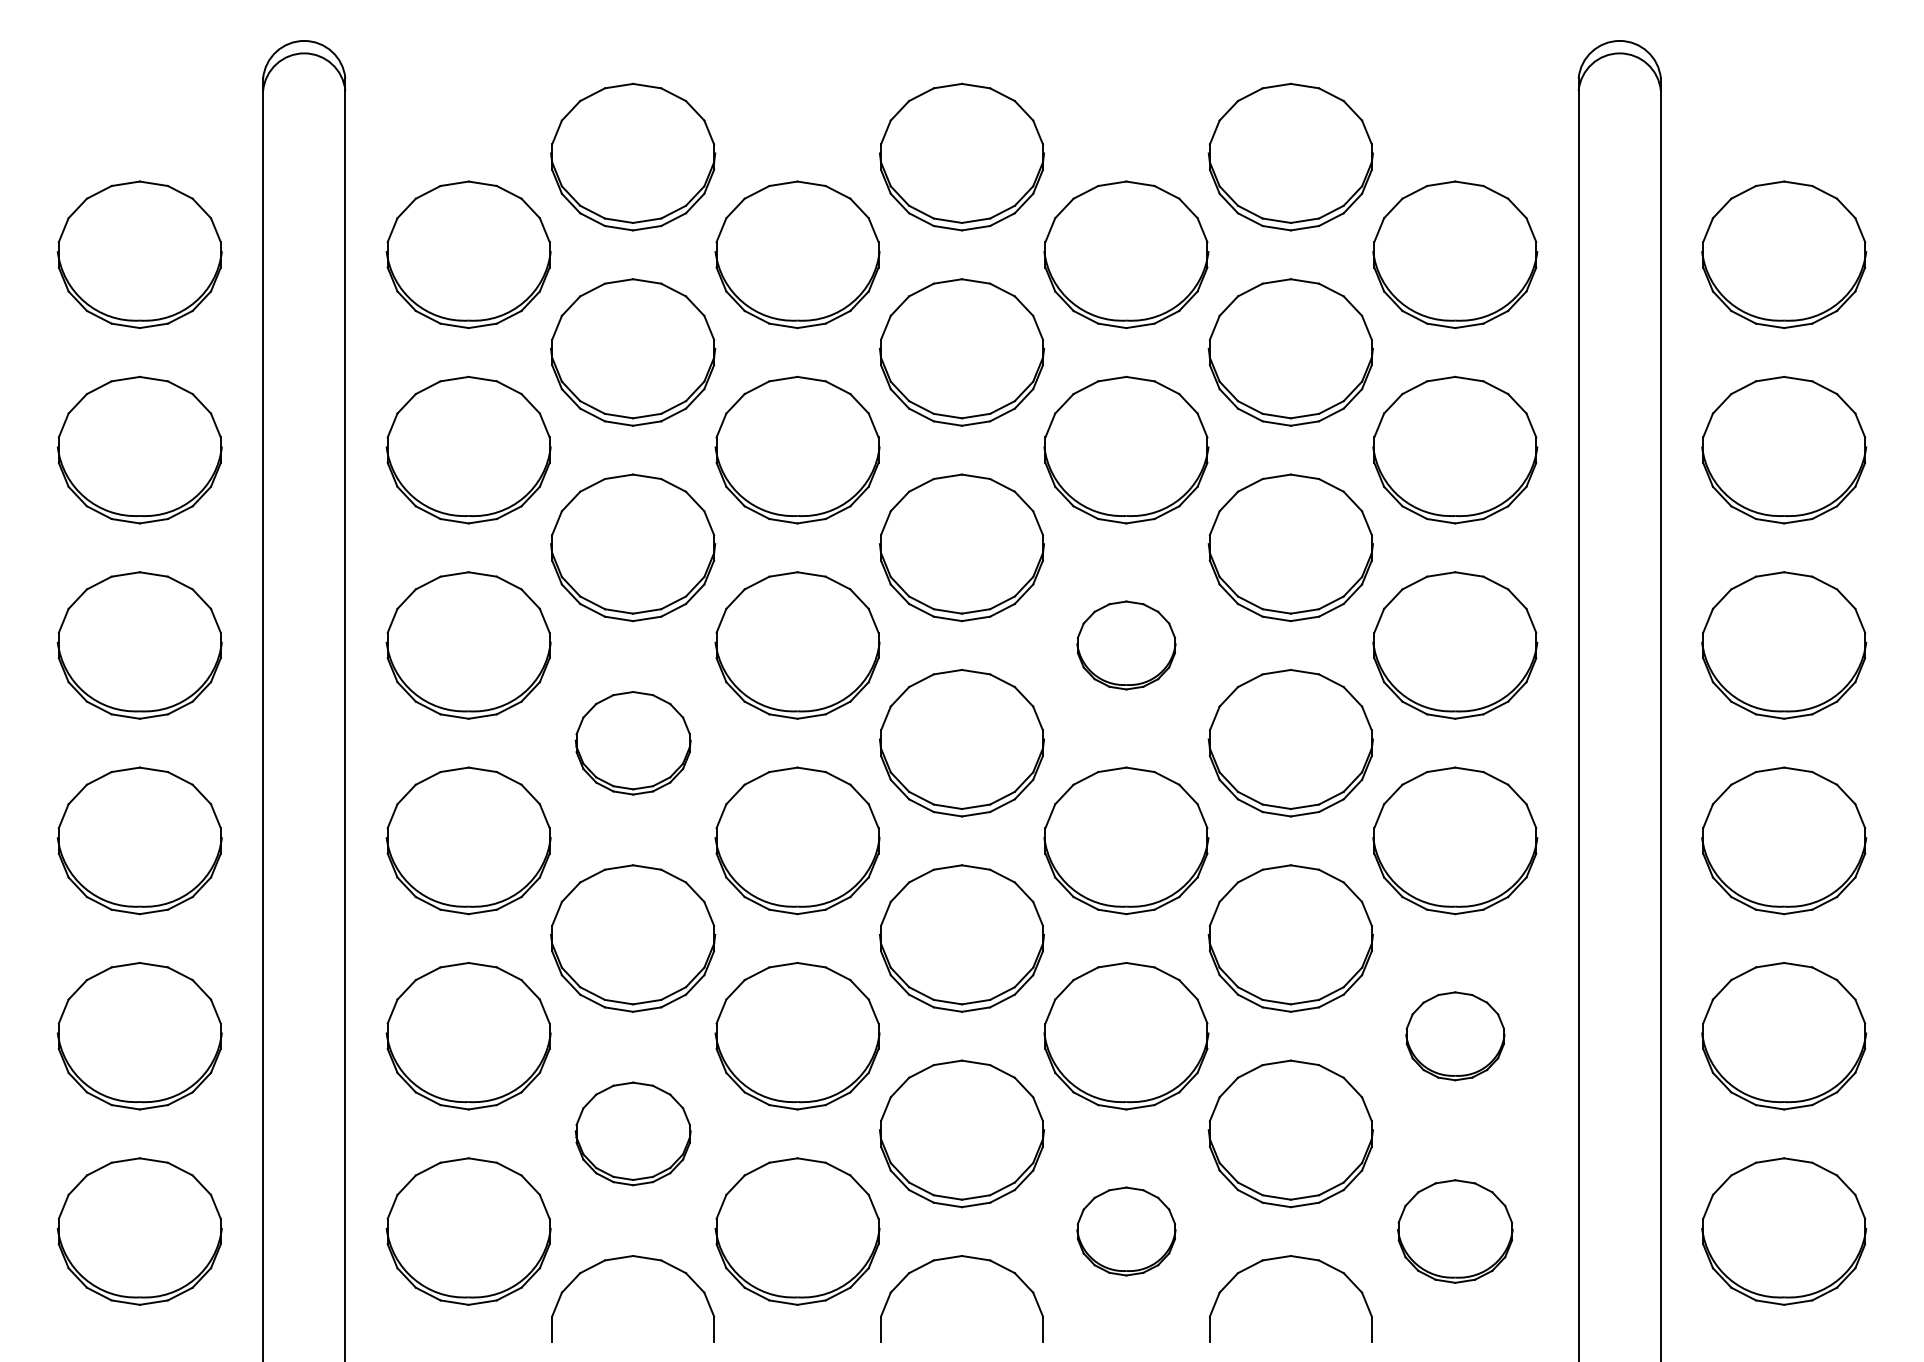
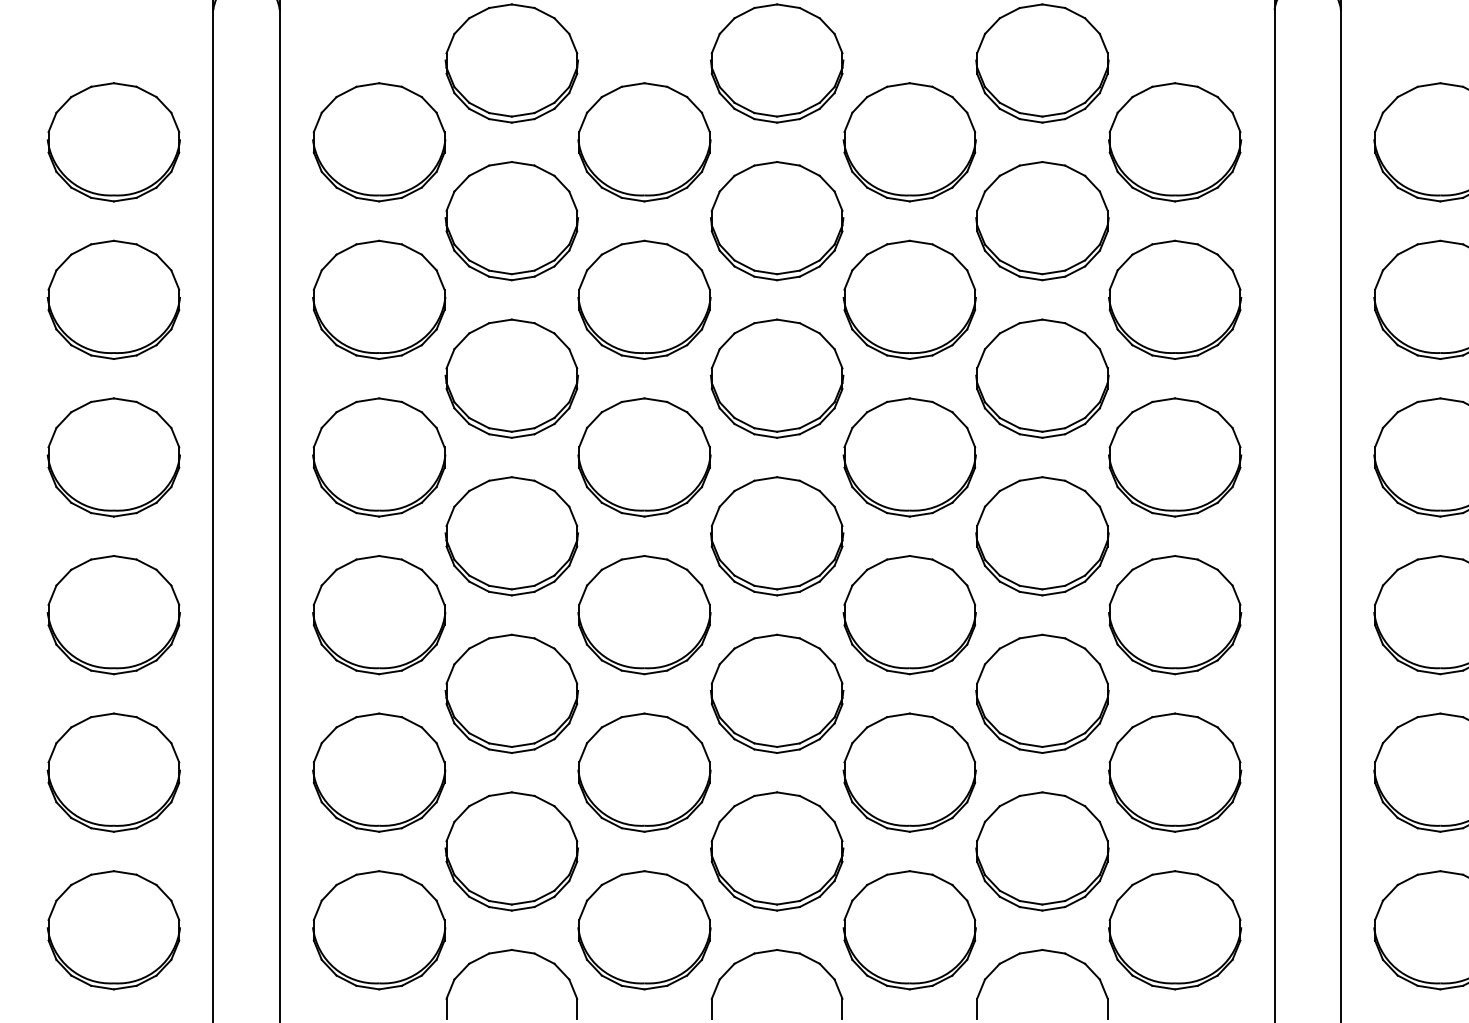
part: (1126, 645) -> (909, 457), size x1.67
part: (633, 743) -> (512, 536), size x1.43
part: (1455, 1036) -> (1175, 772), size x1.67
part: (633, 1133) -> (512, 851), size x1.43
part: (1126, 1231) -> (909, 930), size x1.67
part: (1455, 1231) -> (1175, 930), size x1.43

